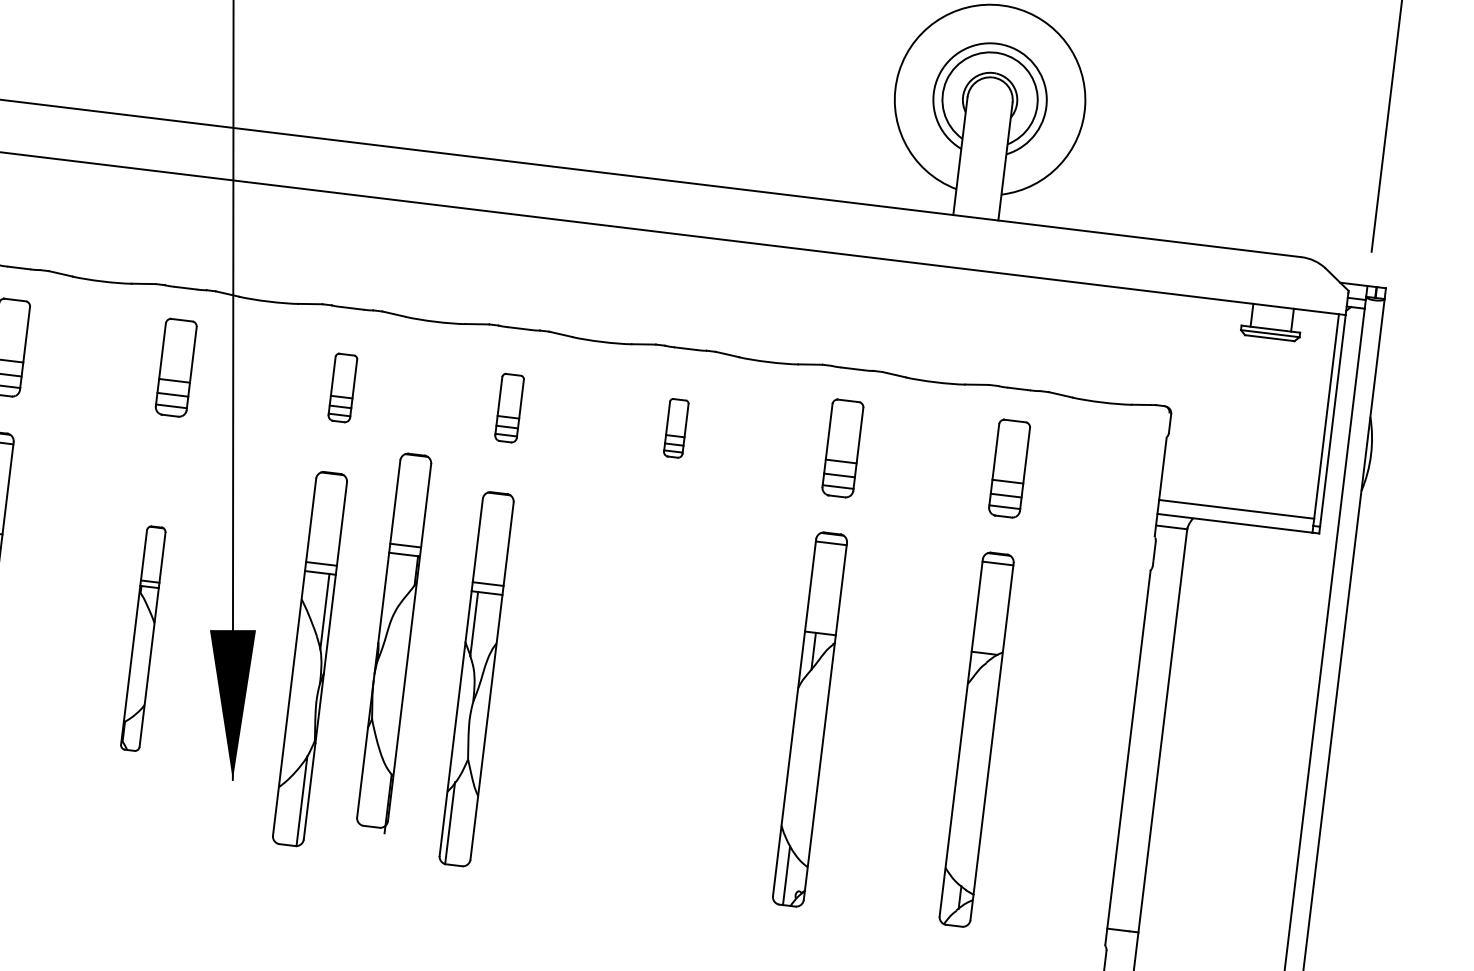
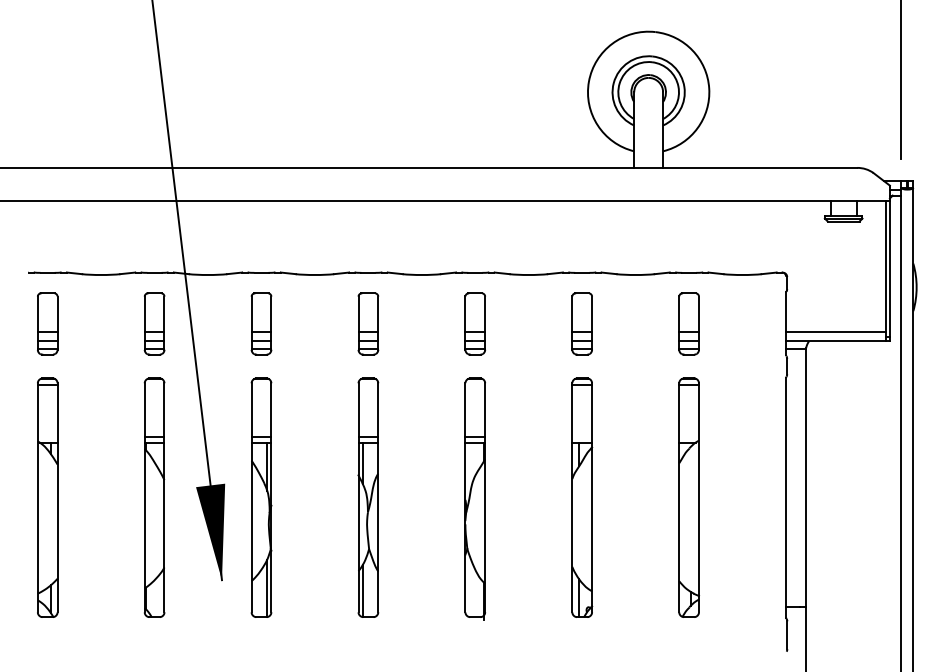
part: (342, 387) -> (261, 323), size x1.43
part: (509, 407) -> (368, 323), size x1.43
part: (676, 427) -> (475, 323), size x1.67
part: (143, 638) -> (154, 497), size x1.67
part: (392, 641) -> (474, 498), moved

